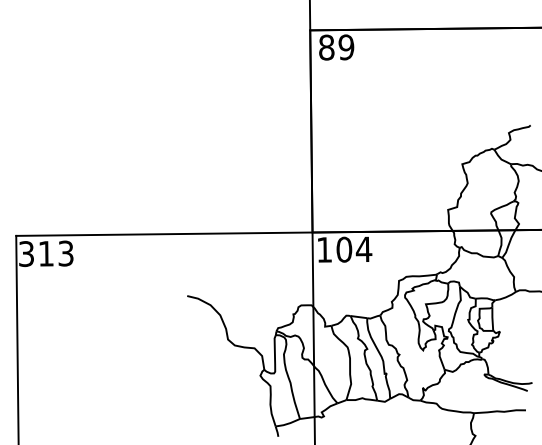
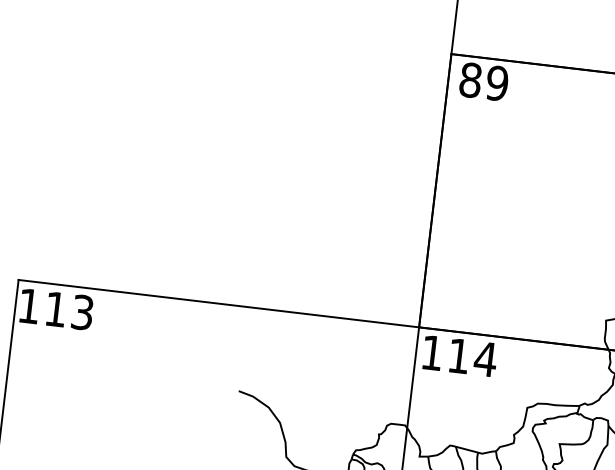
text: (344, 249) -> (459, 355), 104 -> 114
text: (26, 254) -> (29, 306), 313 -> 113

